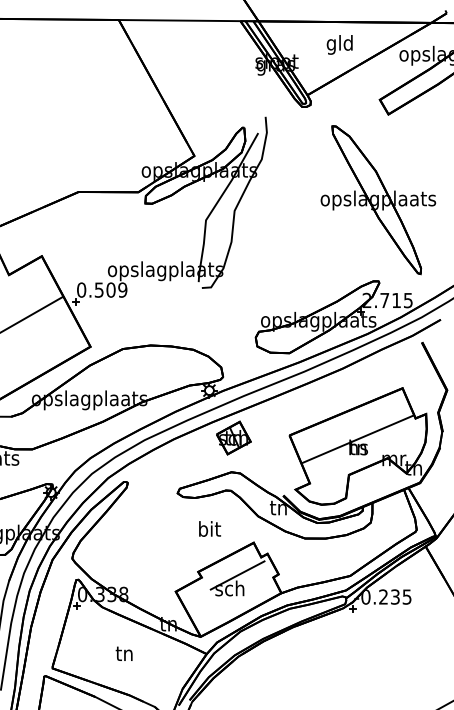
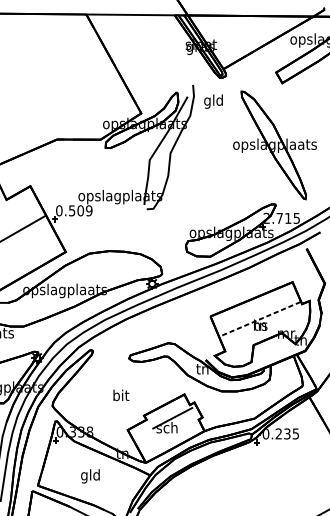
text: (339, 44) -> (213, 101), moved
part: (233, 437) -> (169, 317), removed
line: (357, 439) -> (259, 319), solid -> dashed
text: (209, 528) -> (121, 395), moved
text: (124, 655) -> (90, 476), tn -> gld

